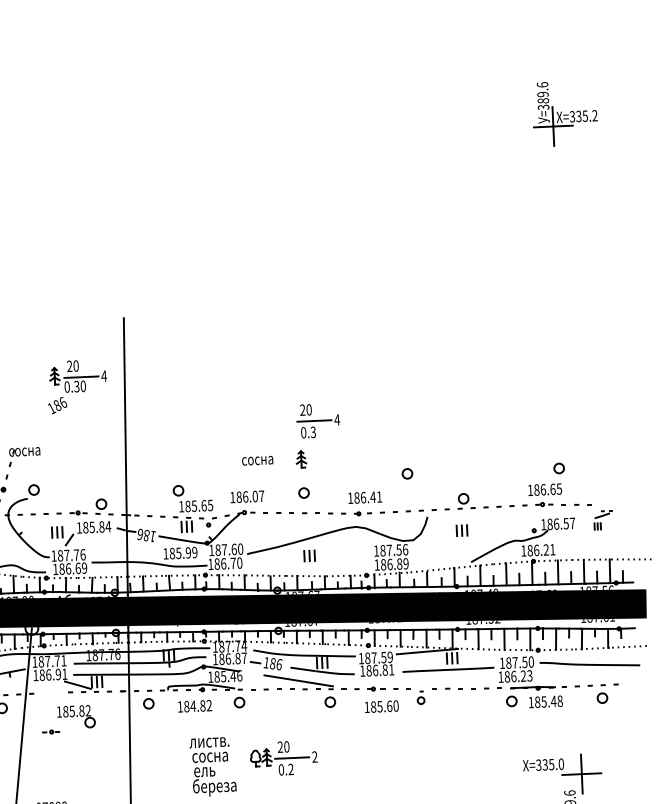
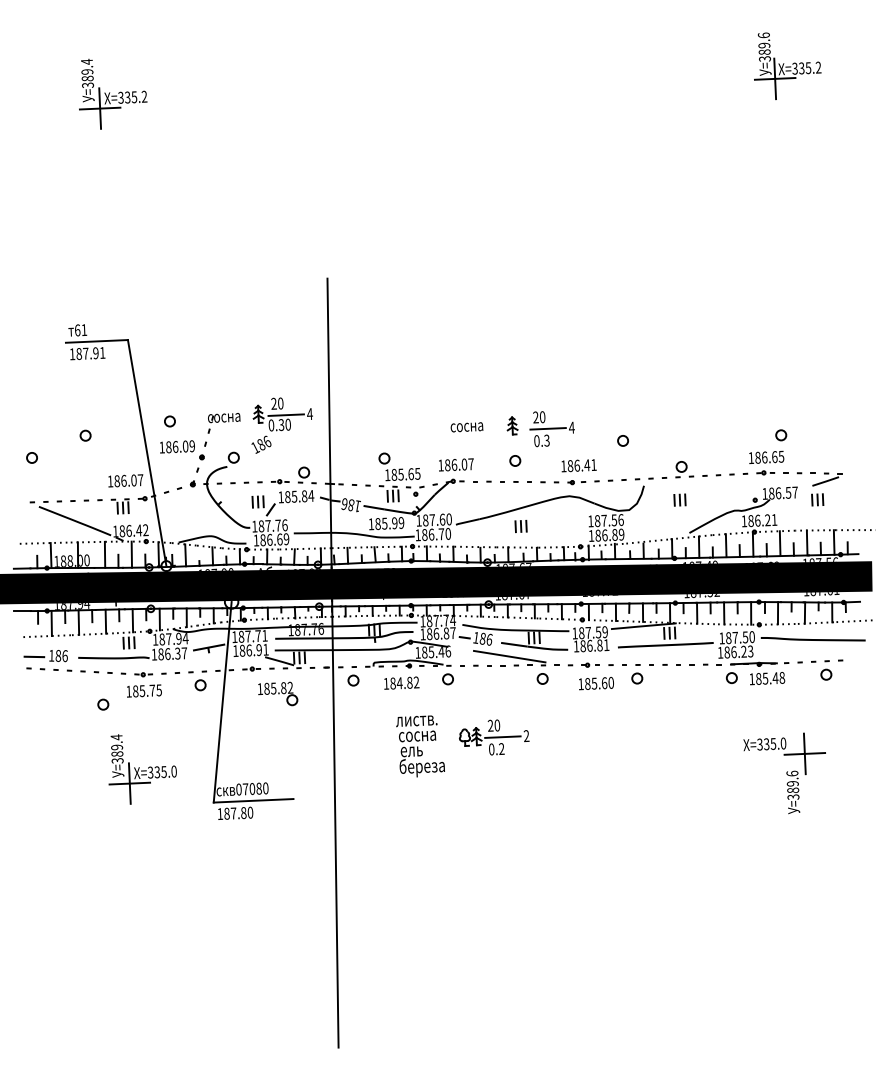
part: (76, 387) -> (281, 425), moved
part: (317, 421) -> (551, 429), moved
part: (602, 520) -> (826, 489), size x1.67
part: (421, 697) -> (637, 674), size x1.43
part: (50, 731) -> (251, 668), moved

